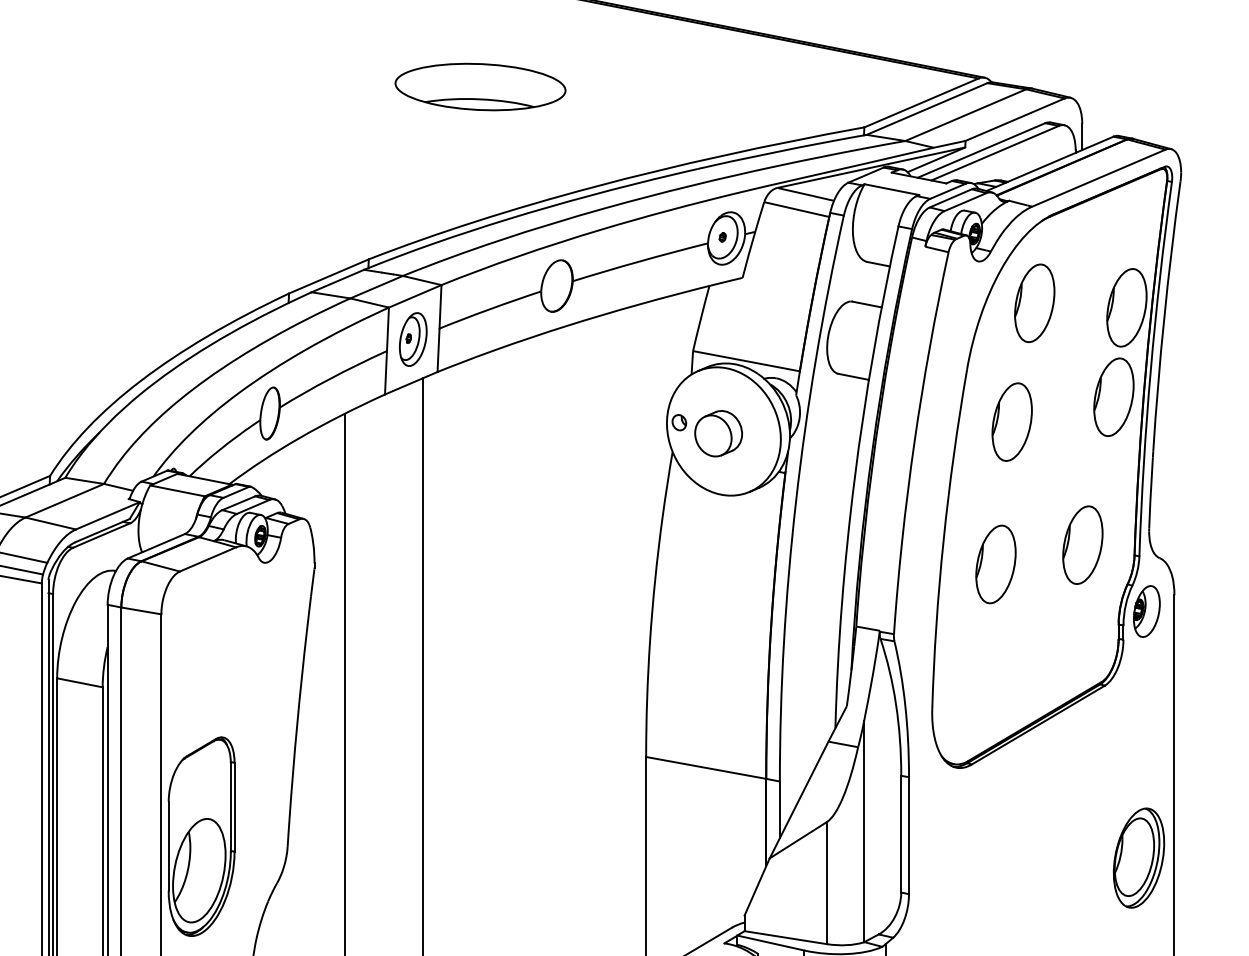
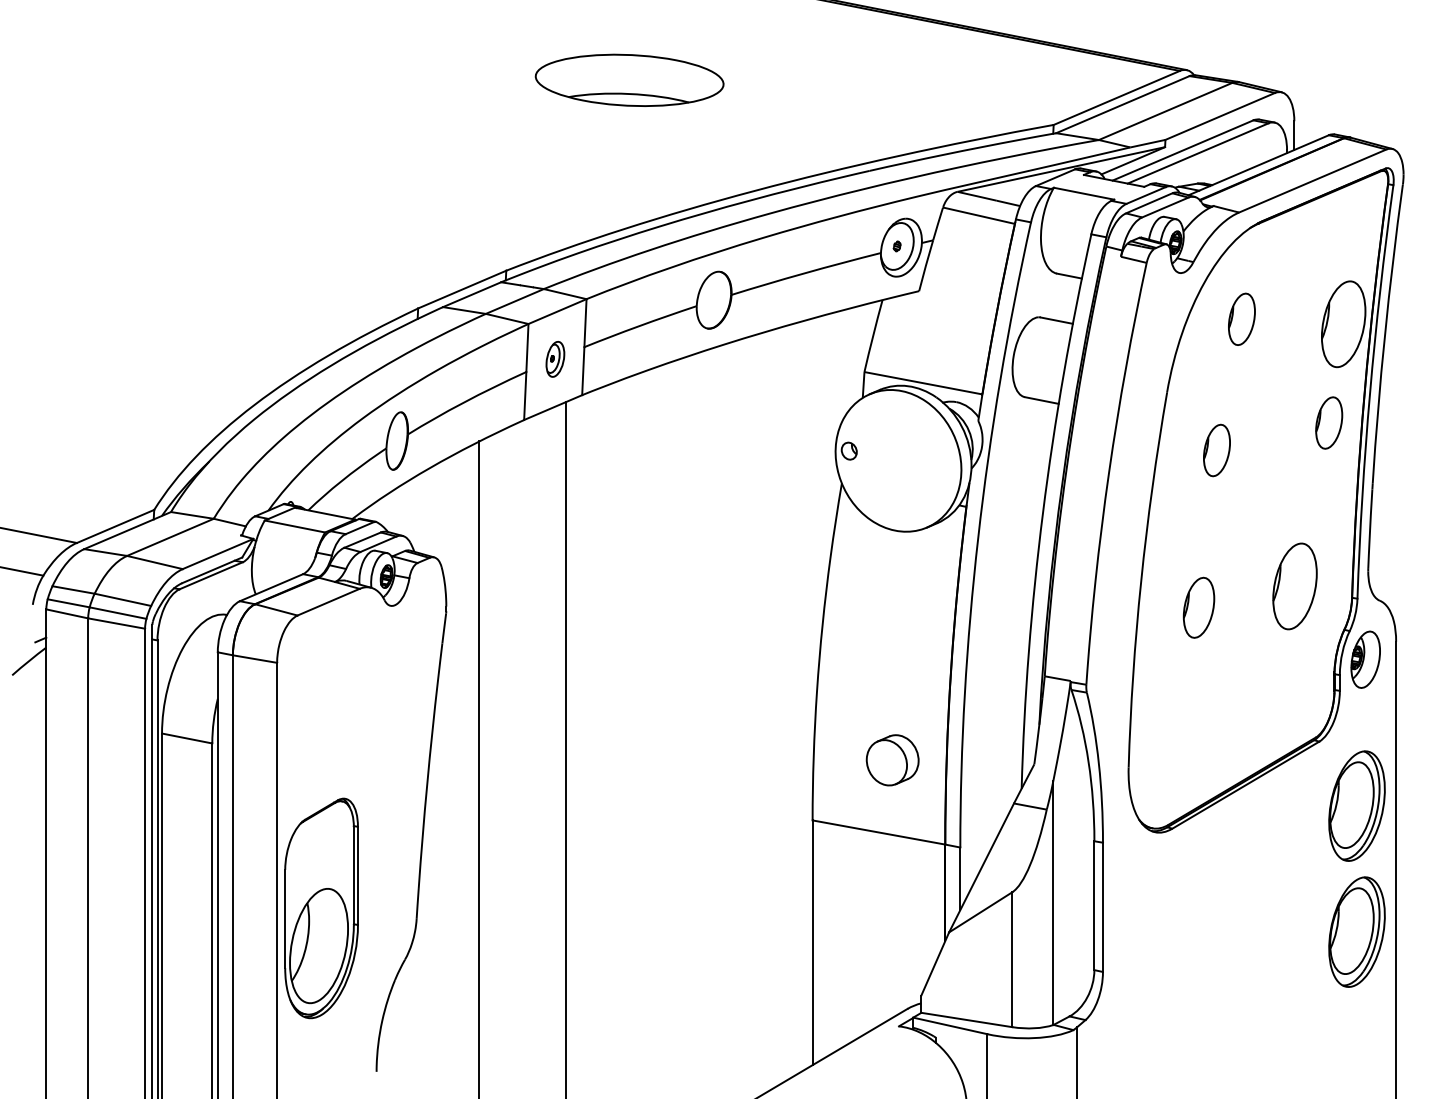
part: (1034, 303) -> (1241, 319), size x0.6
part: (413, 339) -> (555, 359), size x0.6
part: (1113, 396) -> (1328, 422), size x0.6
part: (1011, 422) -> (1216, 450), size x0.6
part: (718, 433) -> (892, 760), moved
part: (995, 564) -> (1198, 607), size x0.7
part: (1138, 743) -> (1356, 805), added

